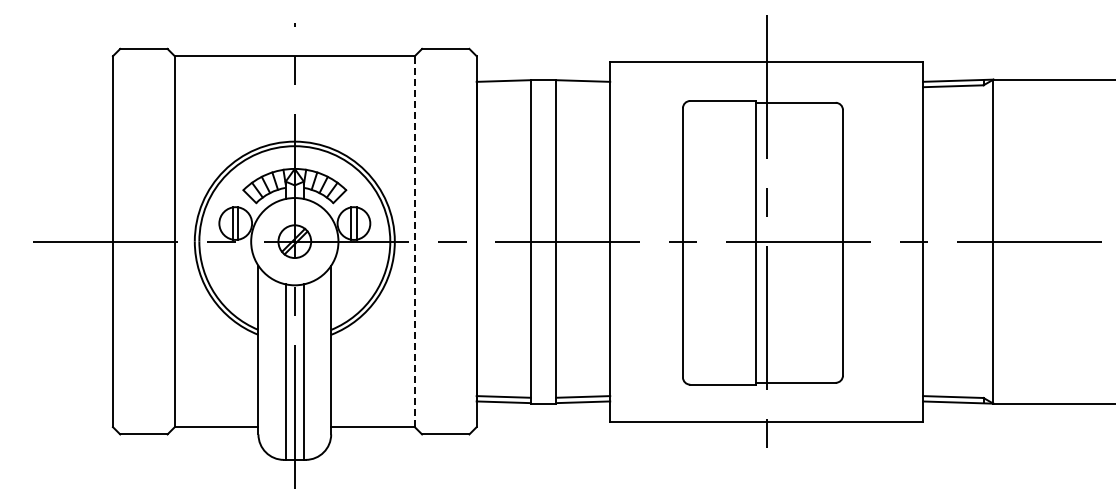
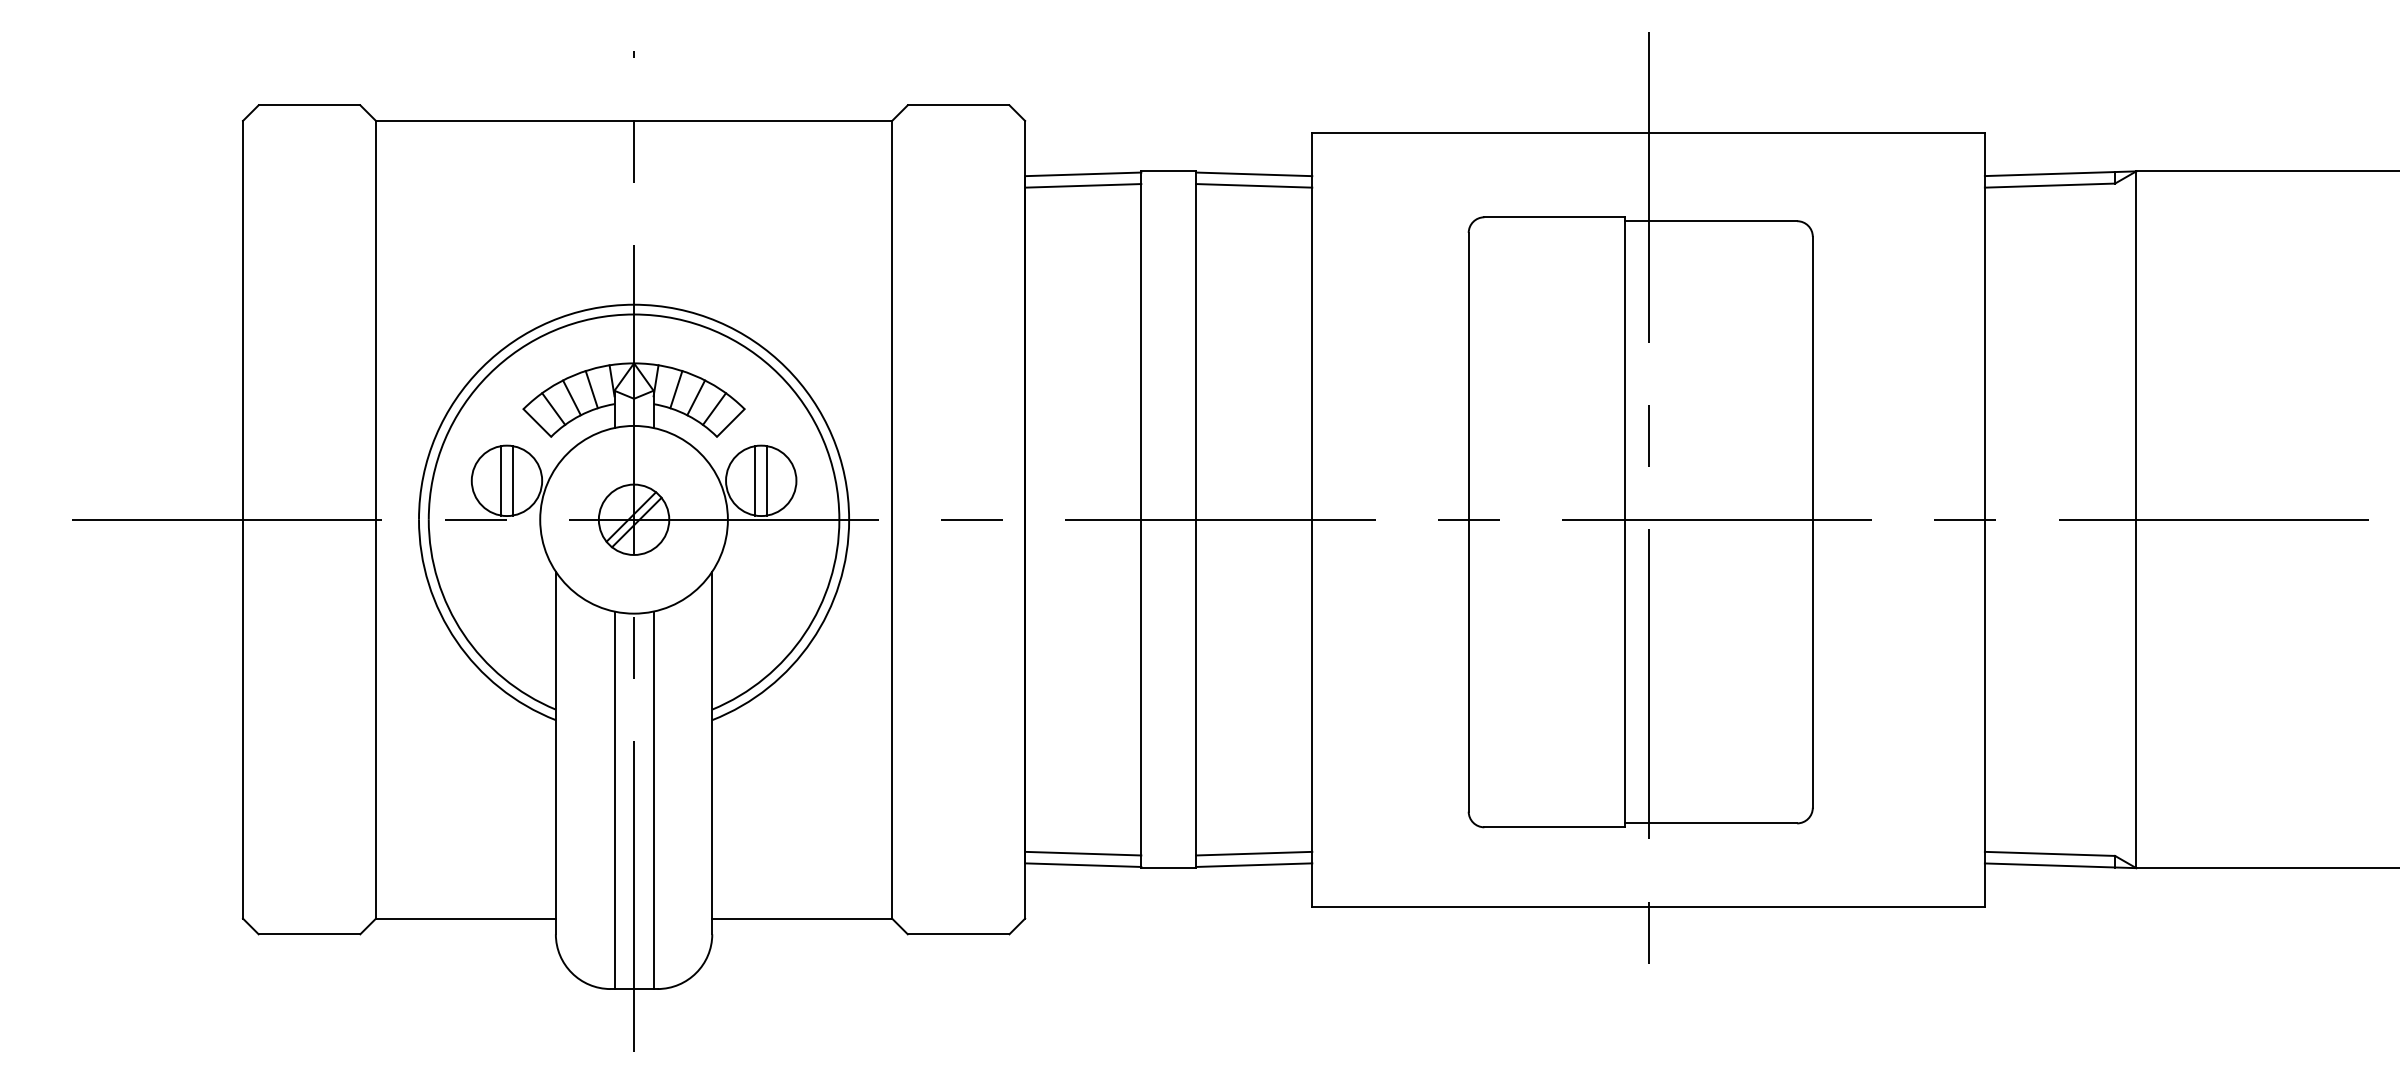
line: (503, 86) -> (1082, 186), added
line: (583, 86) -> (1254, 186), added
line: (414, 241) -> (891, 519), dashed -> solid

